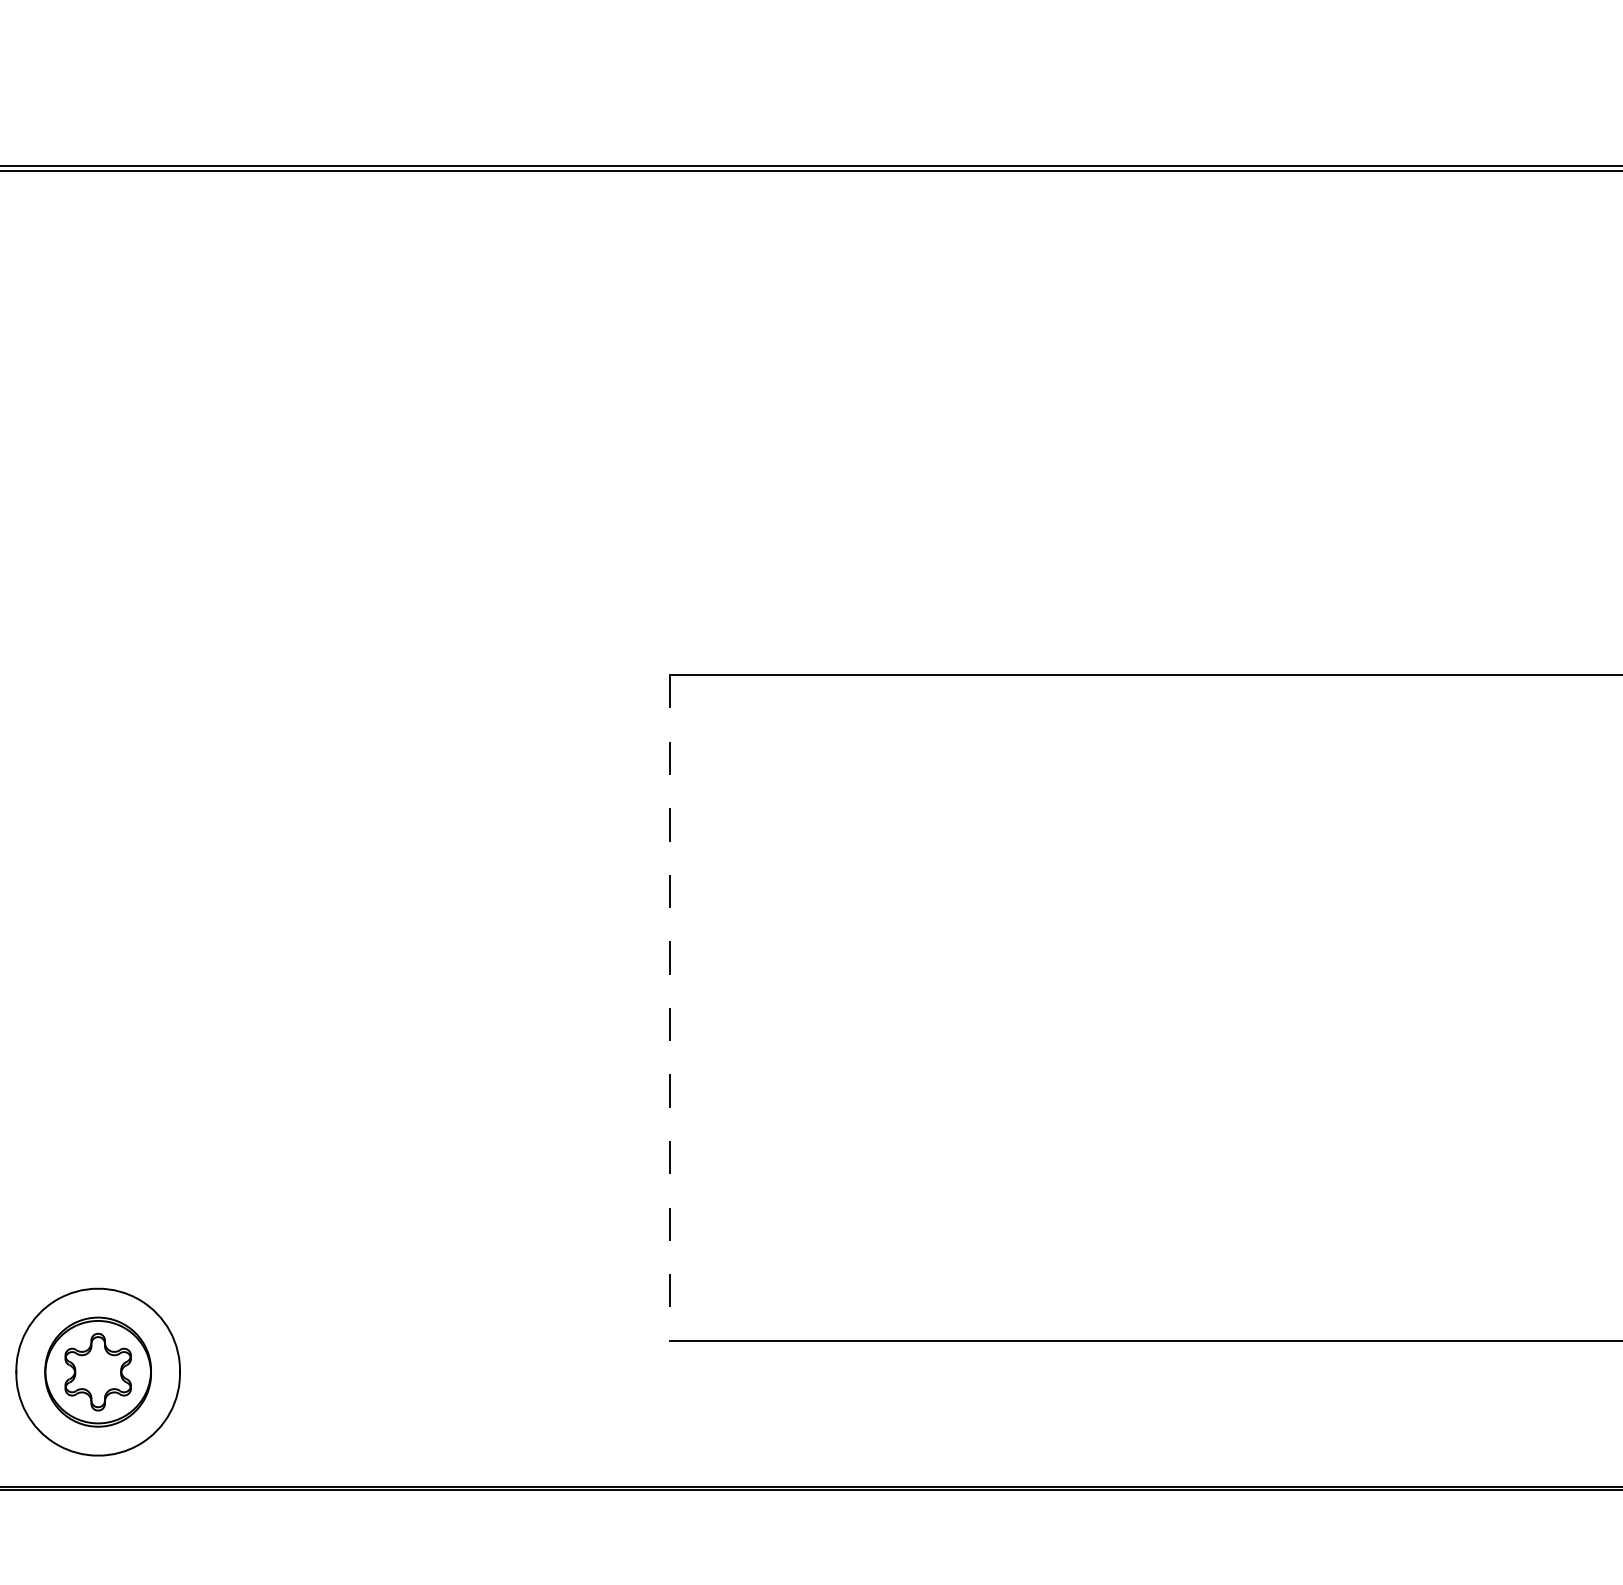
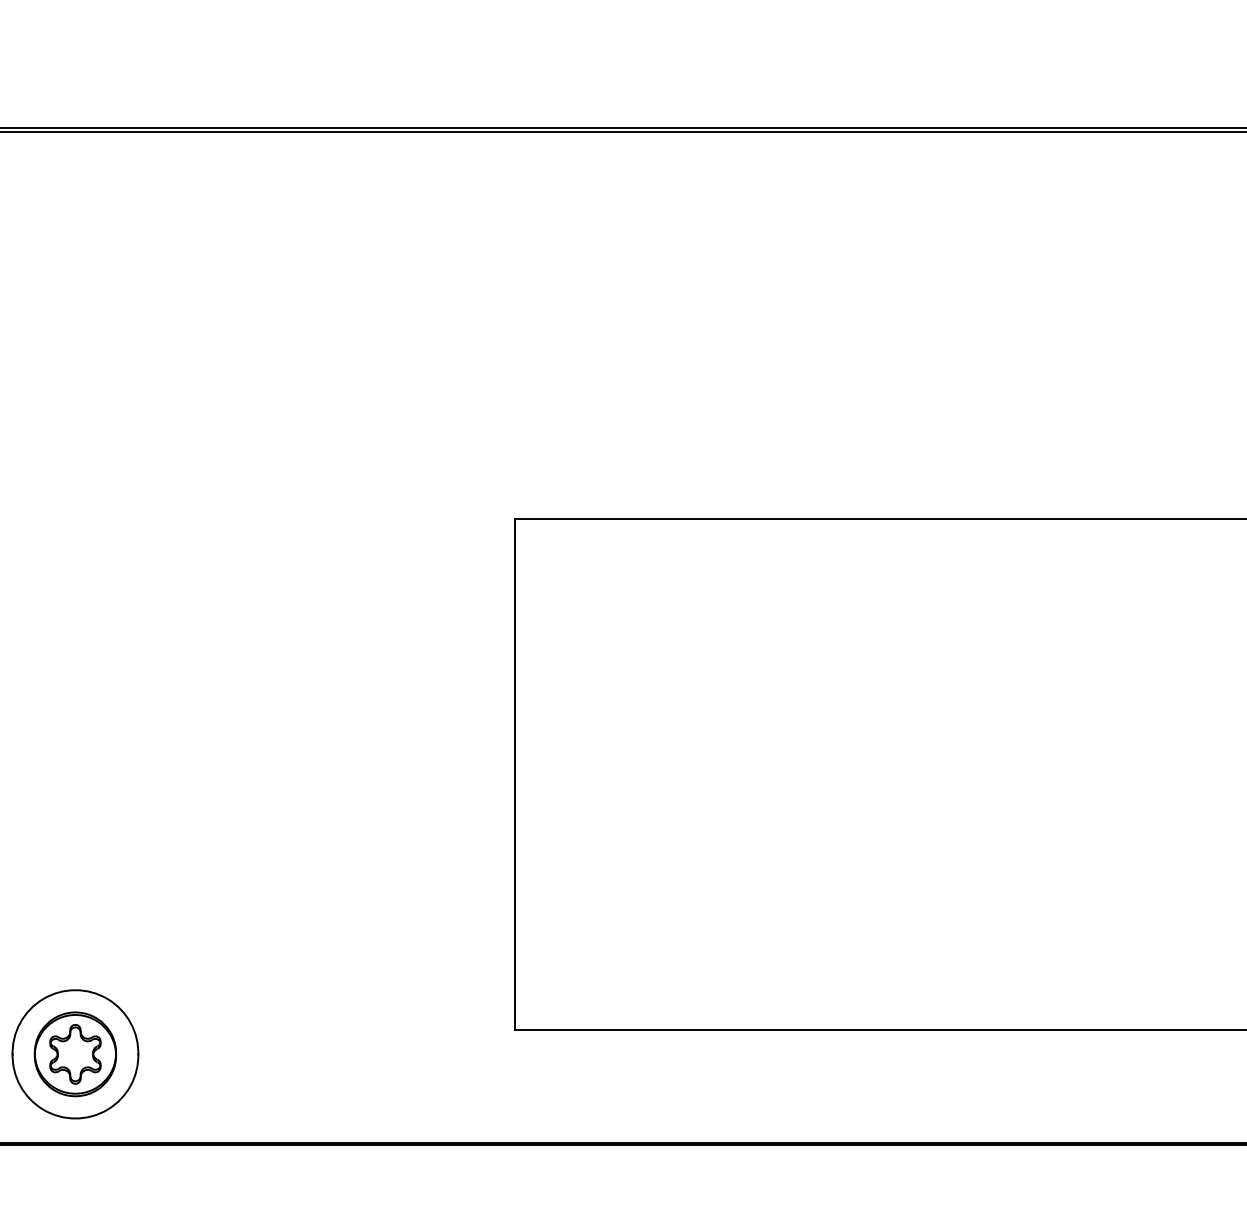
line: (670, 1007) -> (515, 774), dashed -> solid

